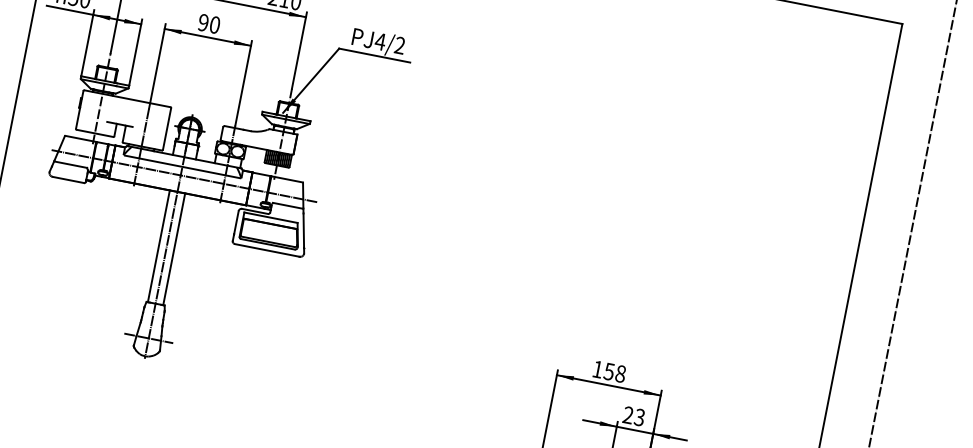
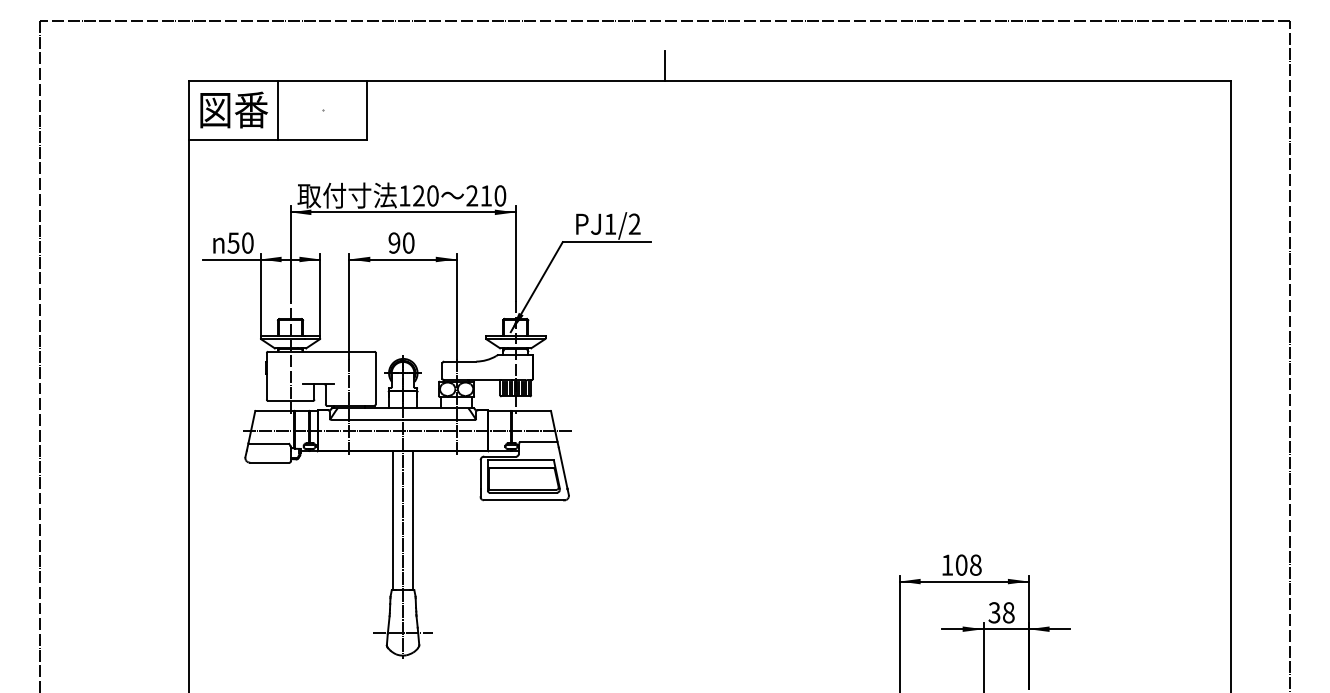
text: (380, 41) -> (610, 223), PJ4/2 -> PJ1/2
text: (609, 371) -> (961, 564), 158 -> 108
text: (633, 416) -> (1001, 612), 23 -> 38

